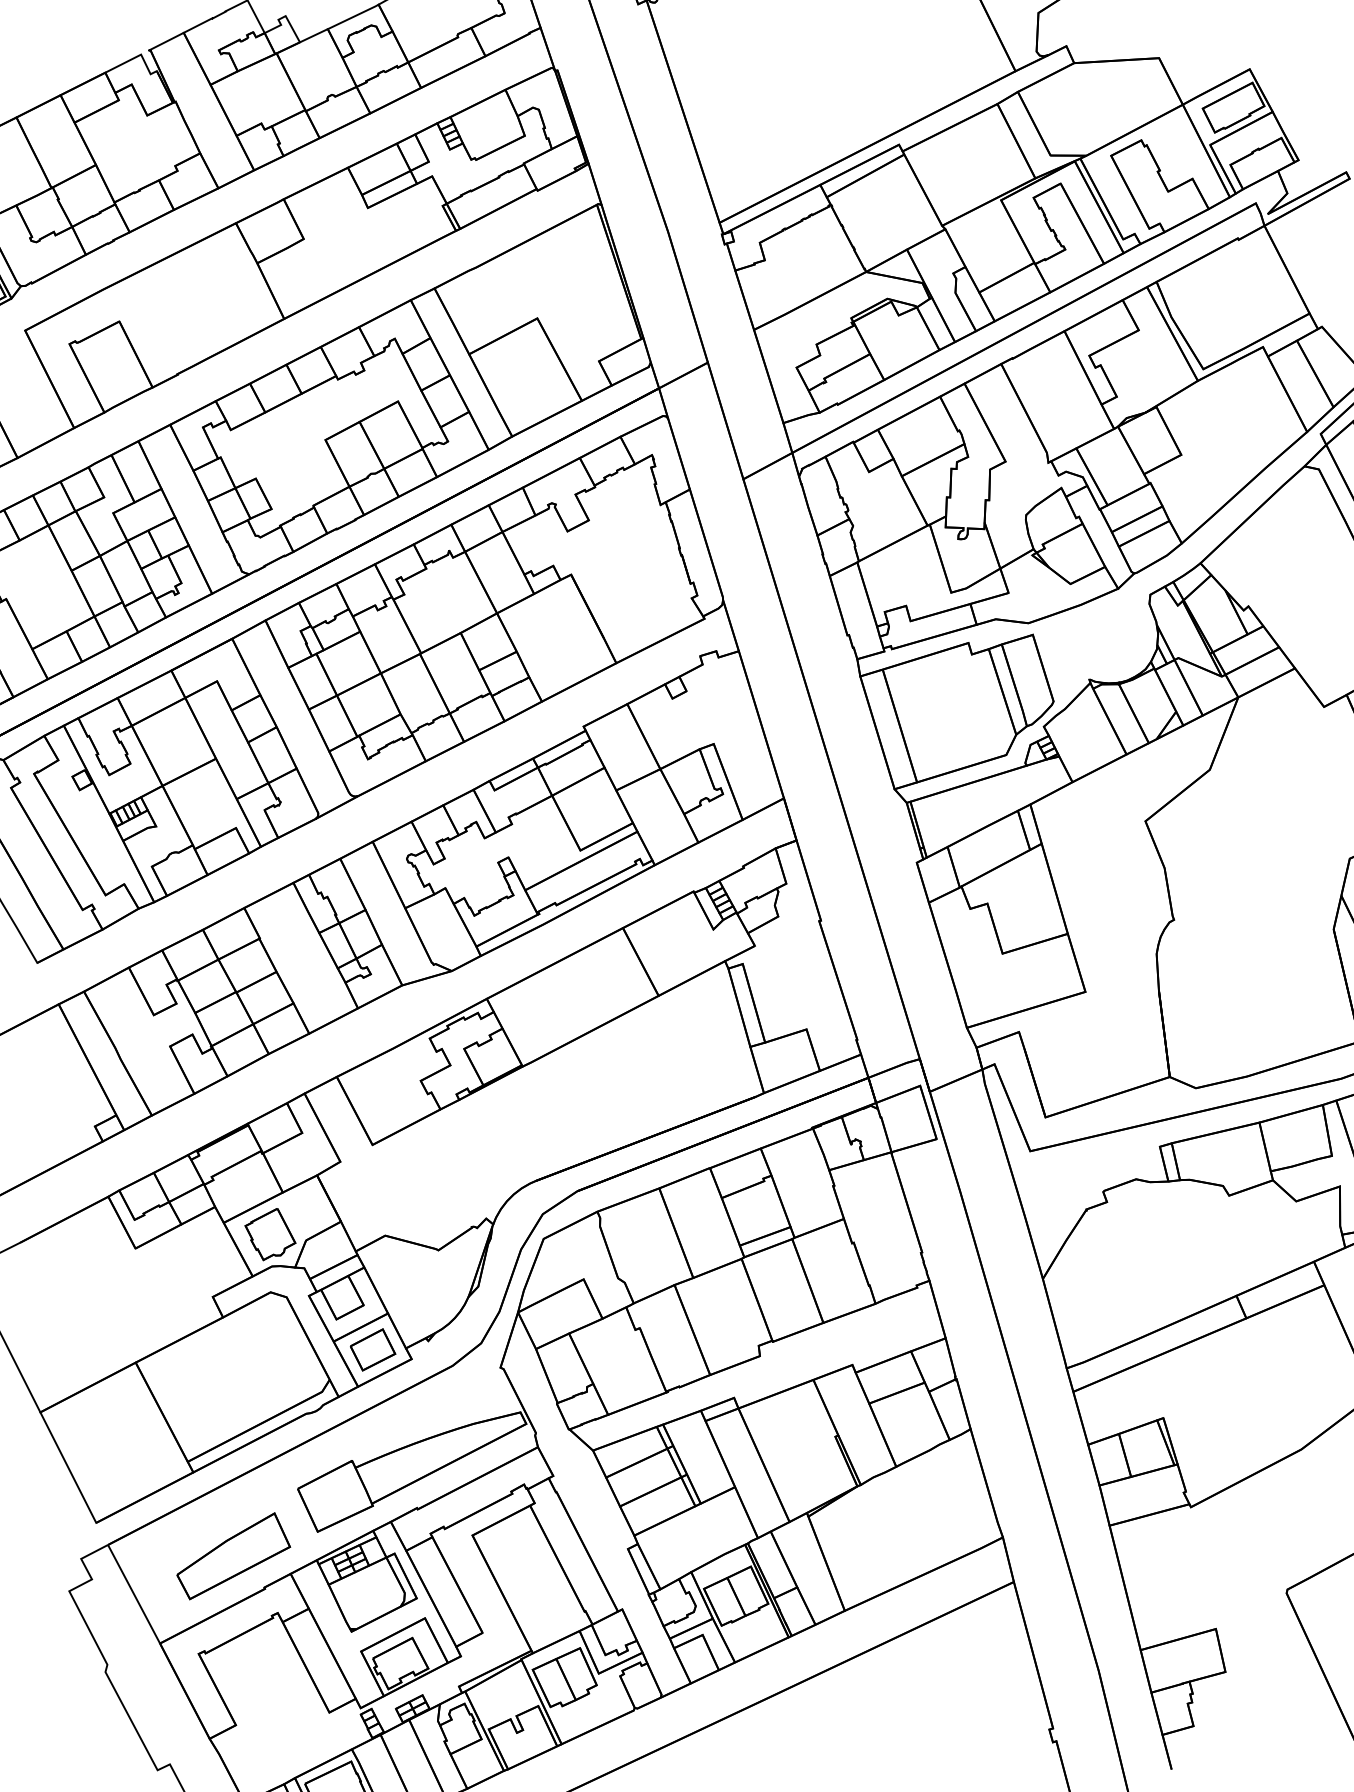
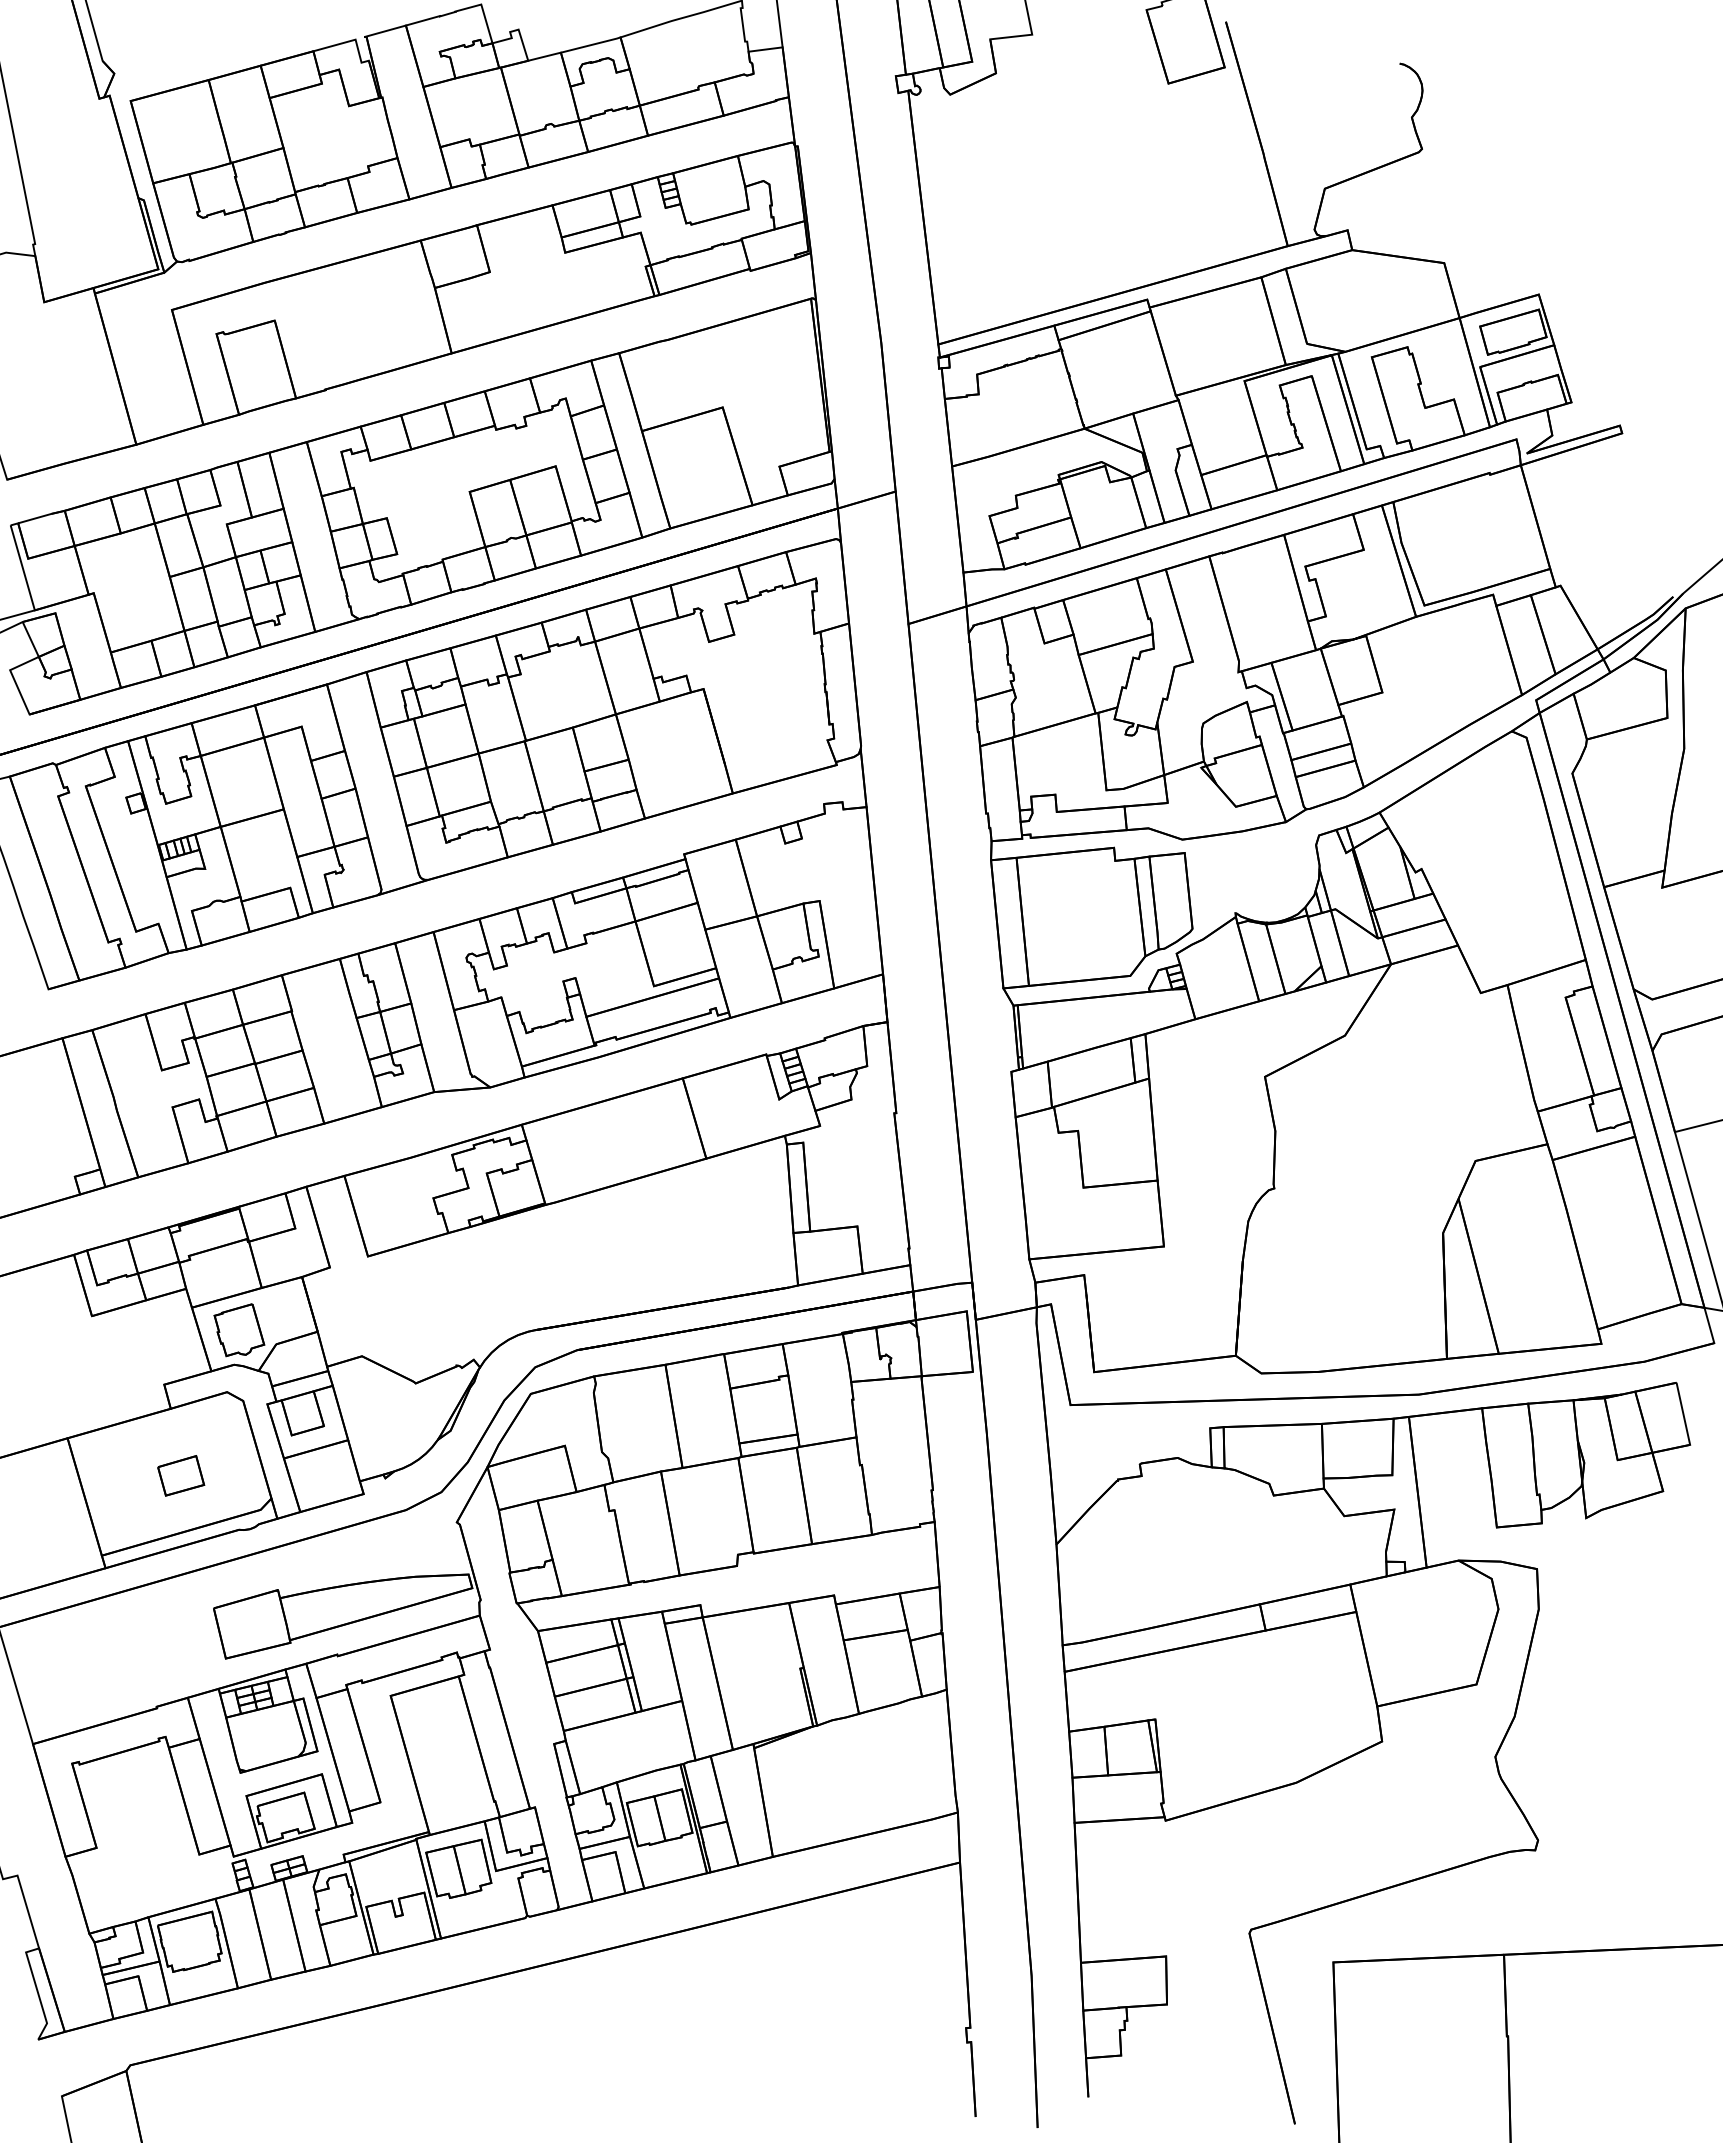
part: (373, 1349) -> (181, 1475), moved
part: (232, 1556) -> (129, 1666), removed

